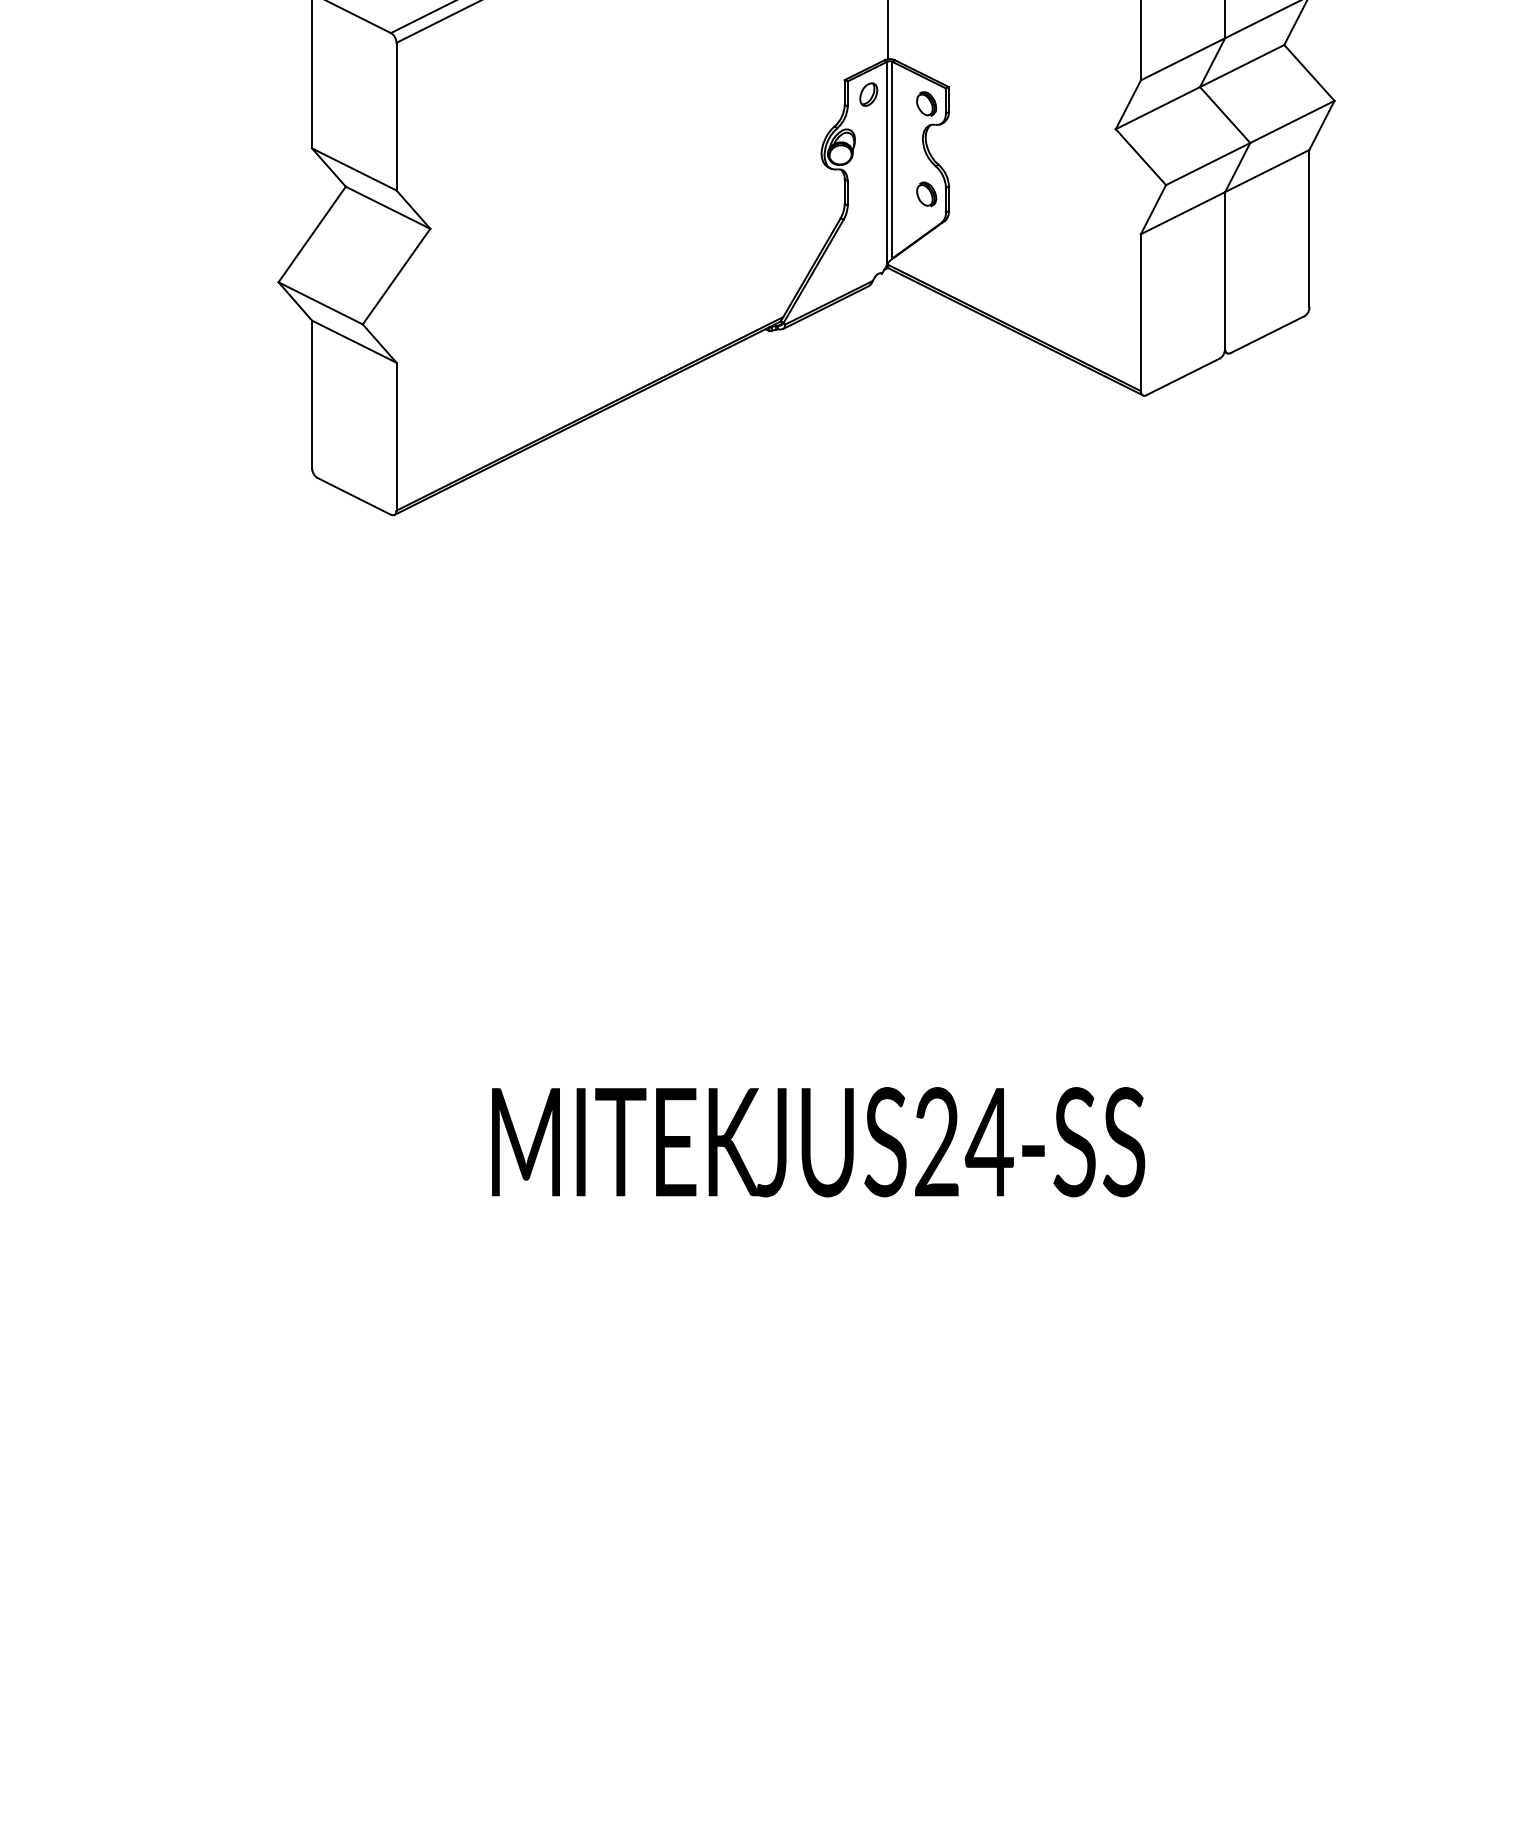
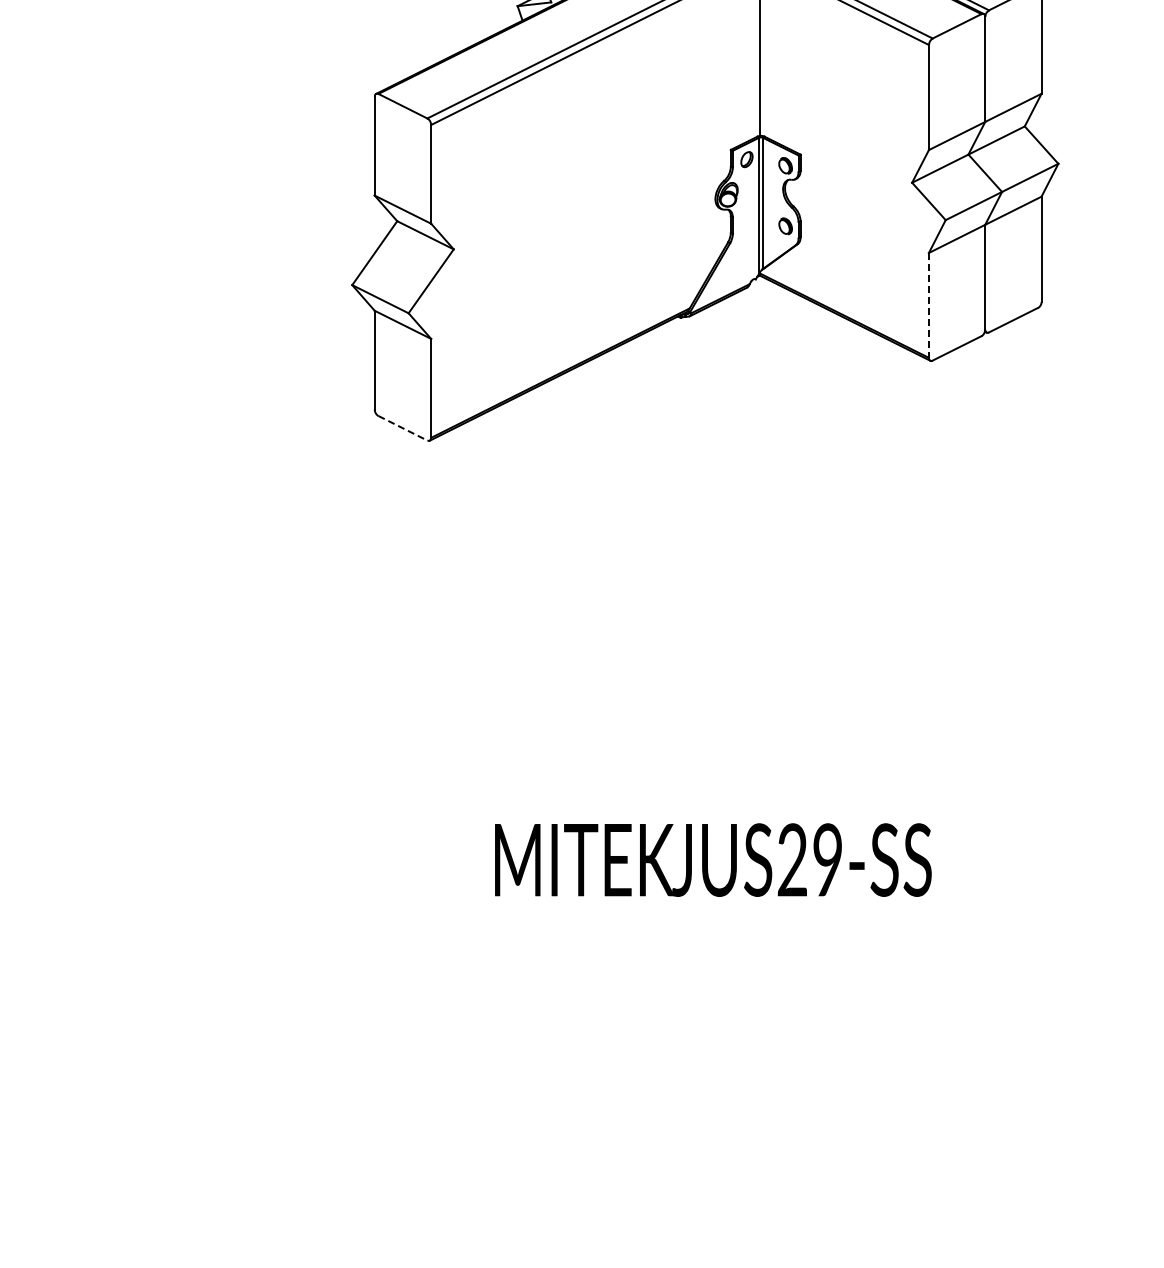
line: (1140, 312) -> (928, 305), solid -> dashed
line: (355, 496) -> (403, 428), solid -> dashed
text: (989, 1141) -> (827, 859), JUS24-SS -> JUS29-SS

